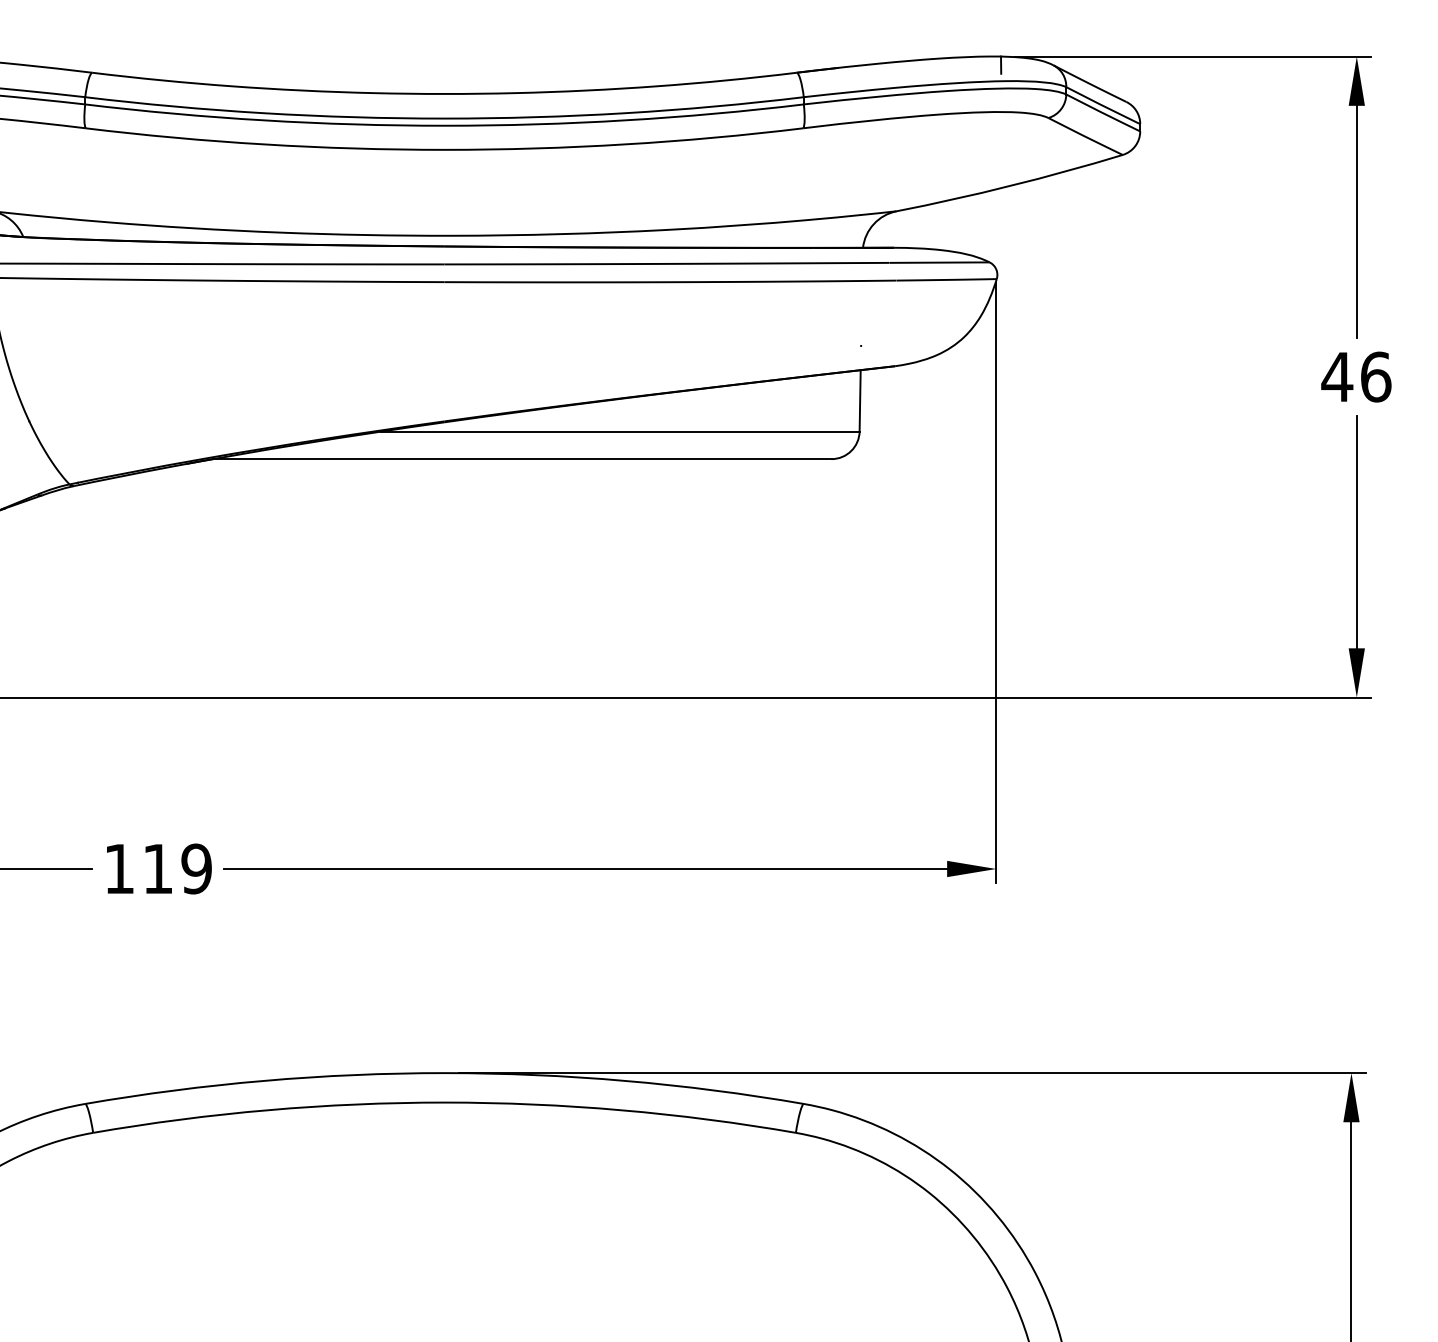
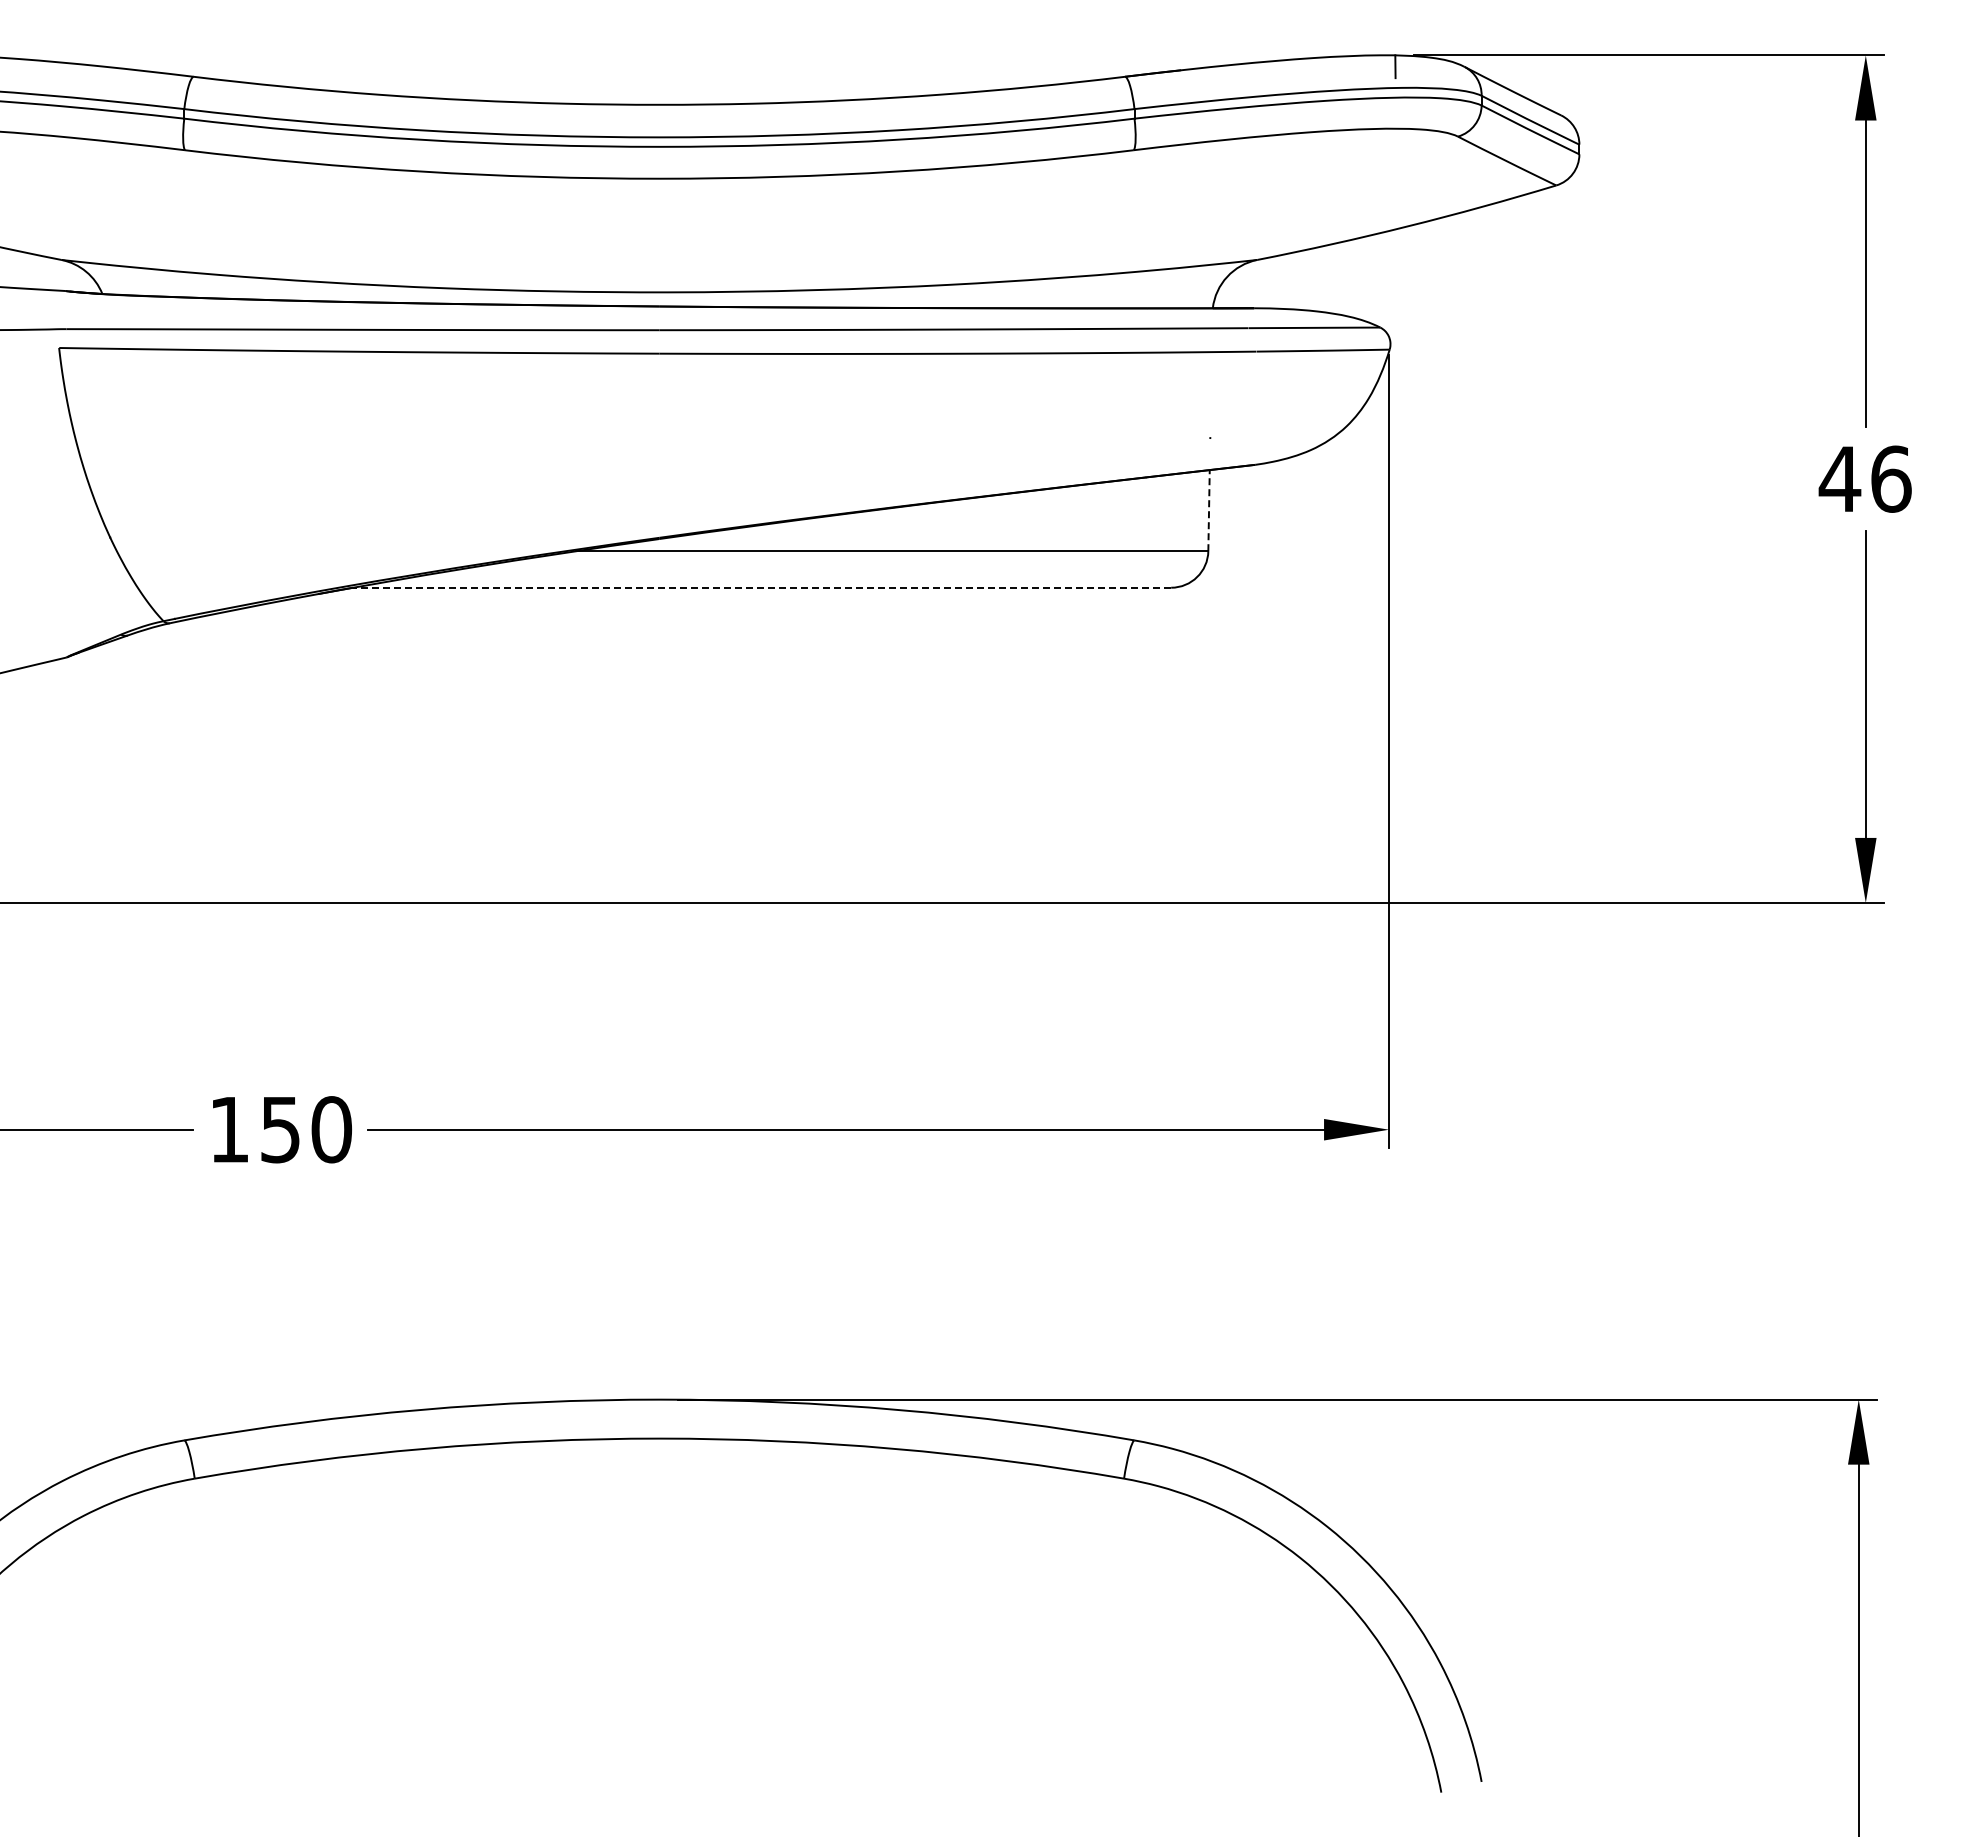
line: (860, 400) -> (1209, 510), solid -> dashed
line: (521, 458) -> (761, 587), solid -> dashed
text: (177, 868) -> (306, 1129), 119 -> 150

